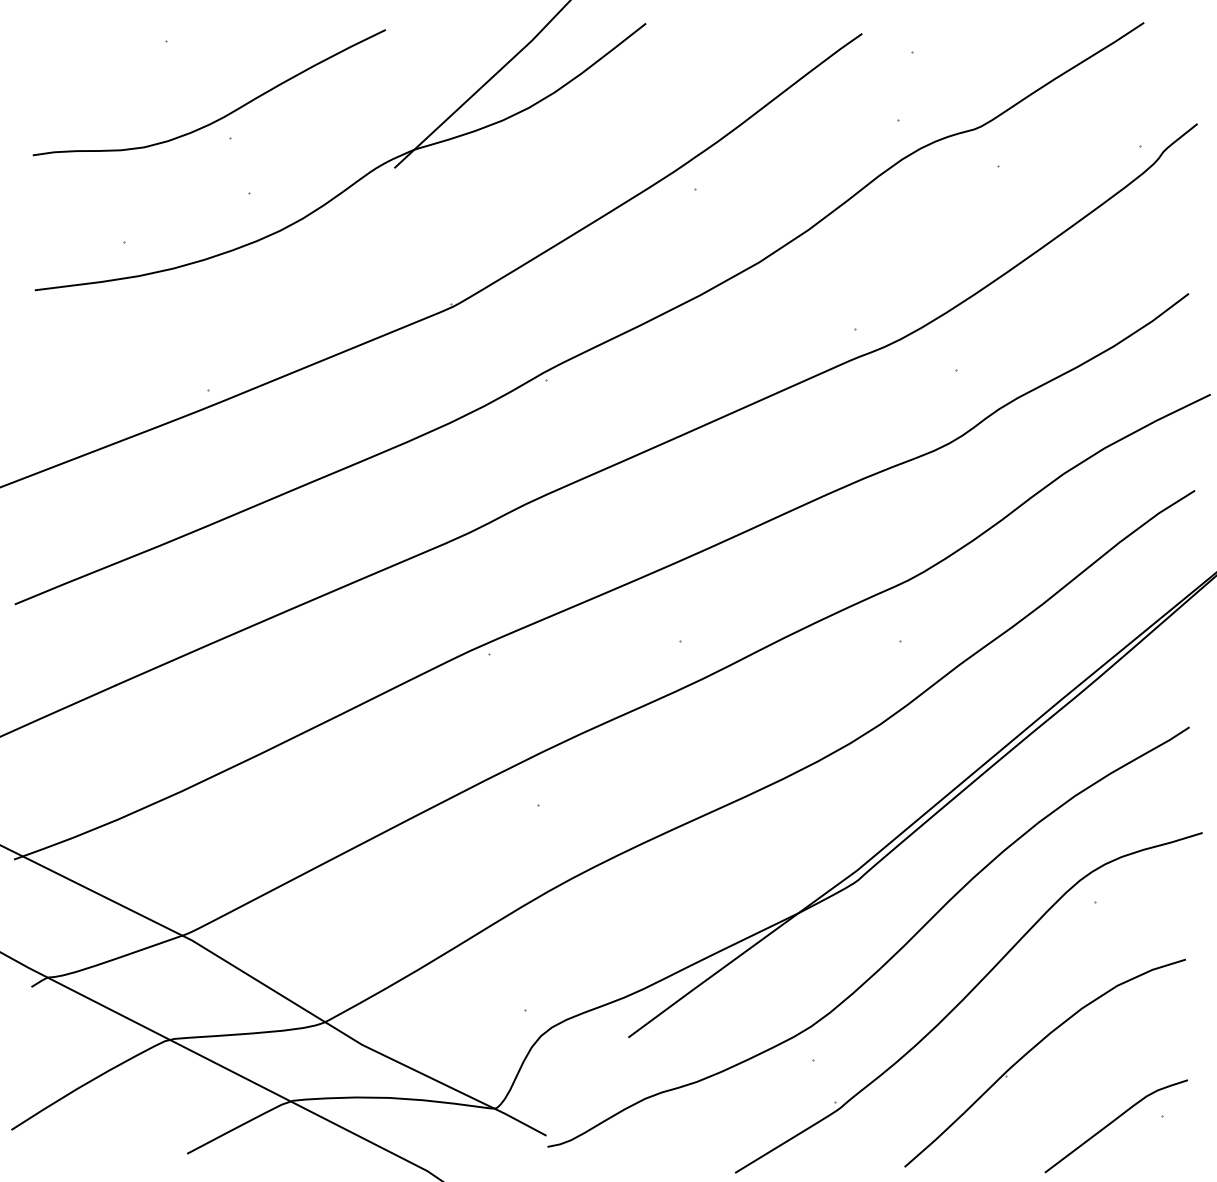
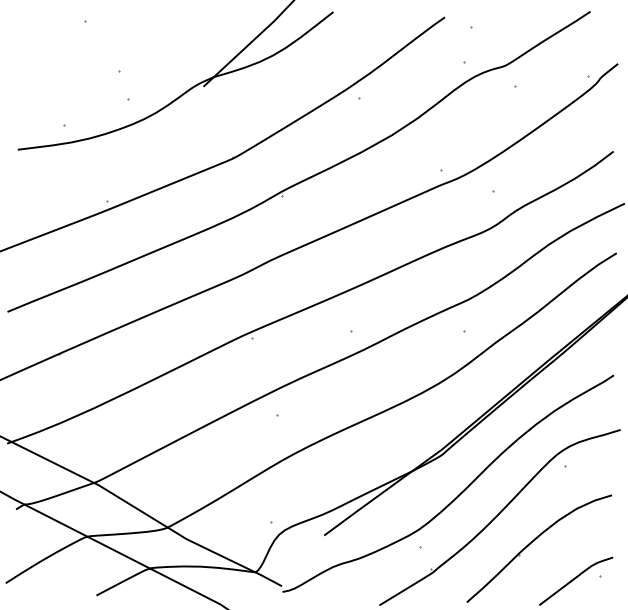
curve: (222, 115) -> (114, 59), removed

